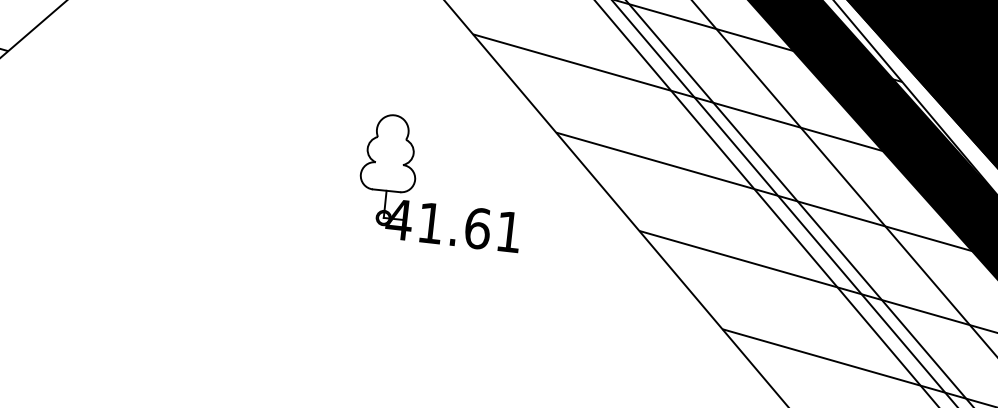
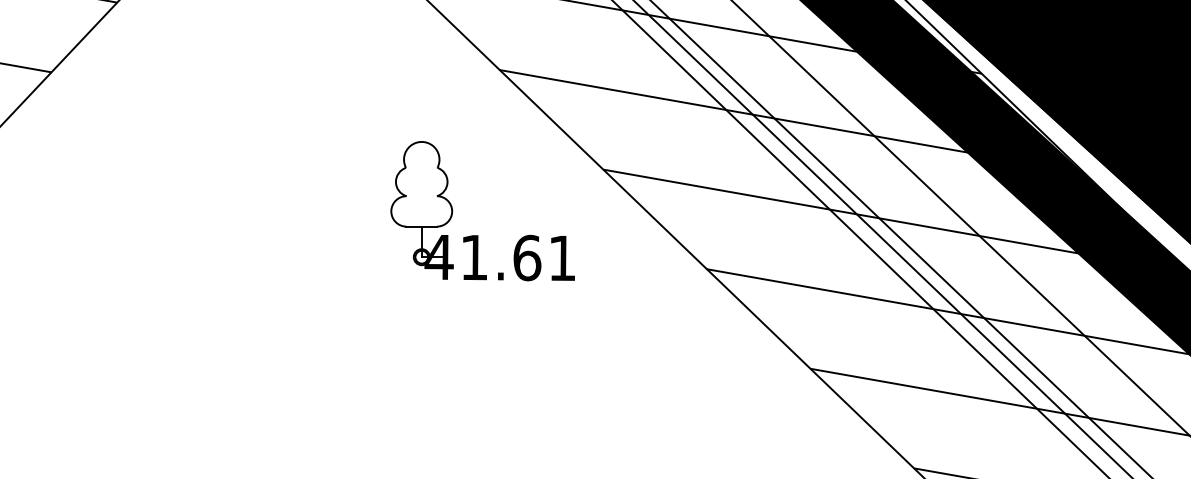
part: (436, 203) -> (478, 235), moved

